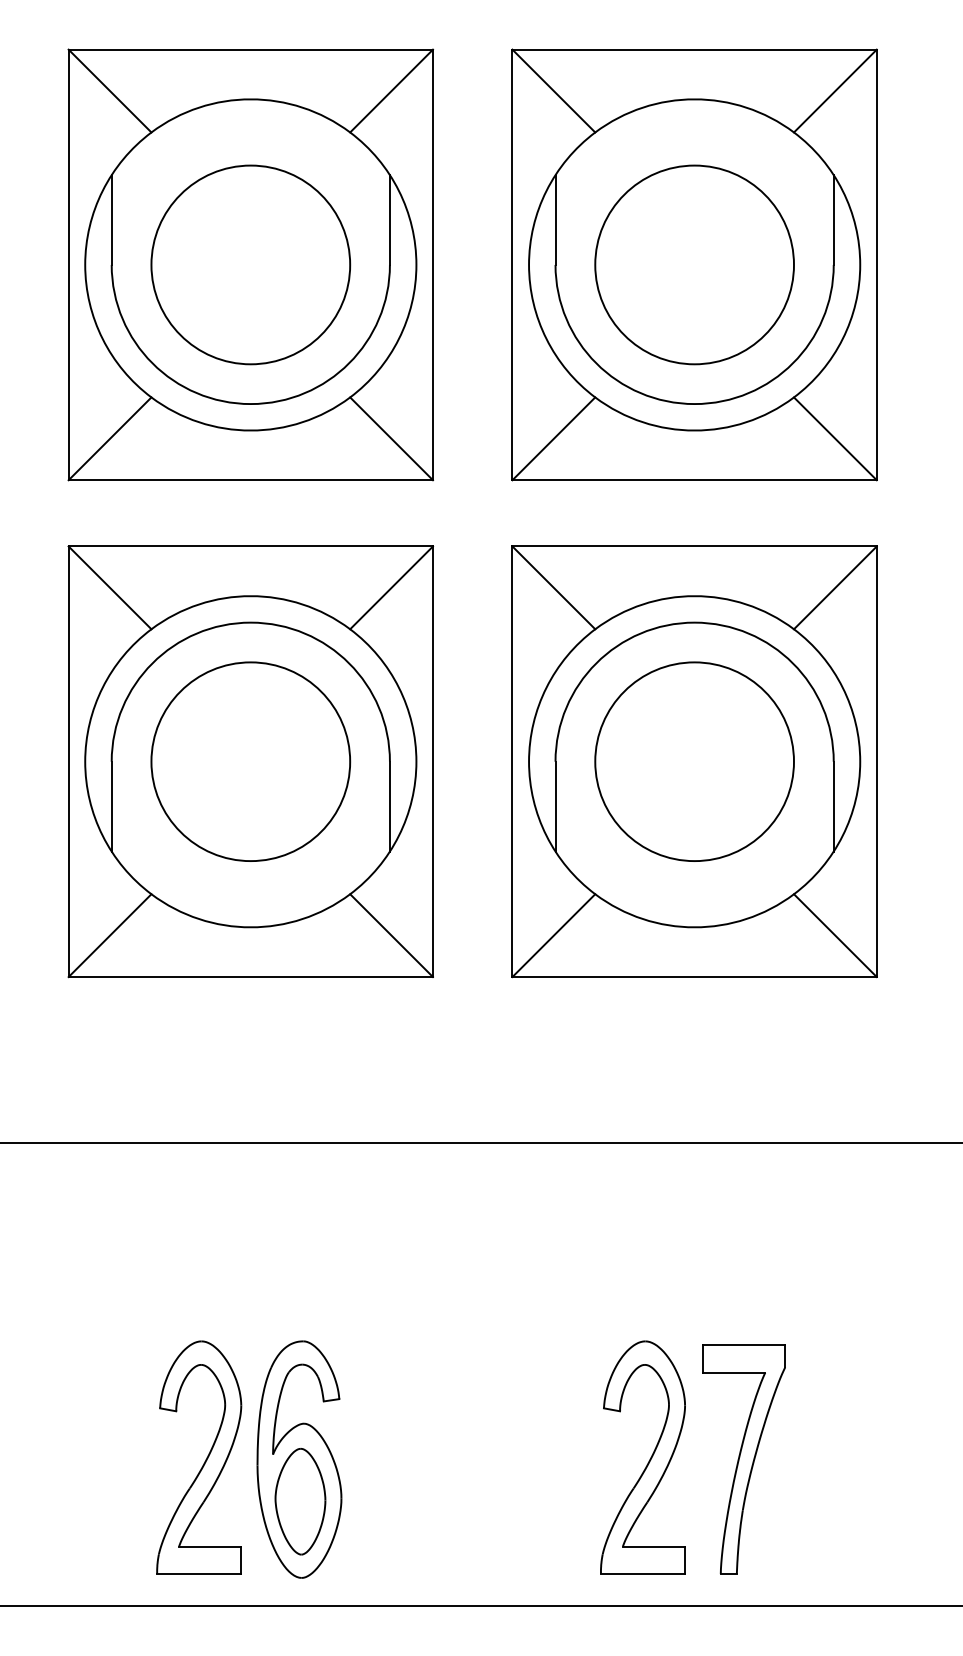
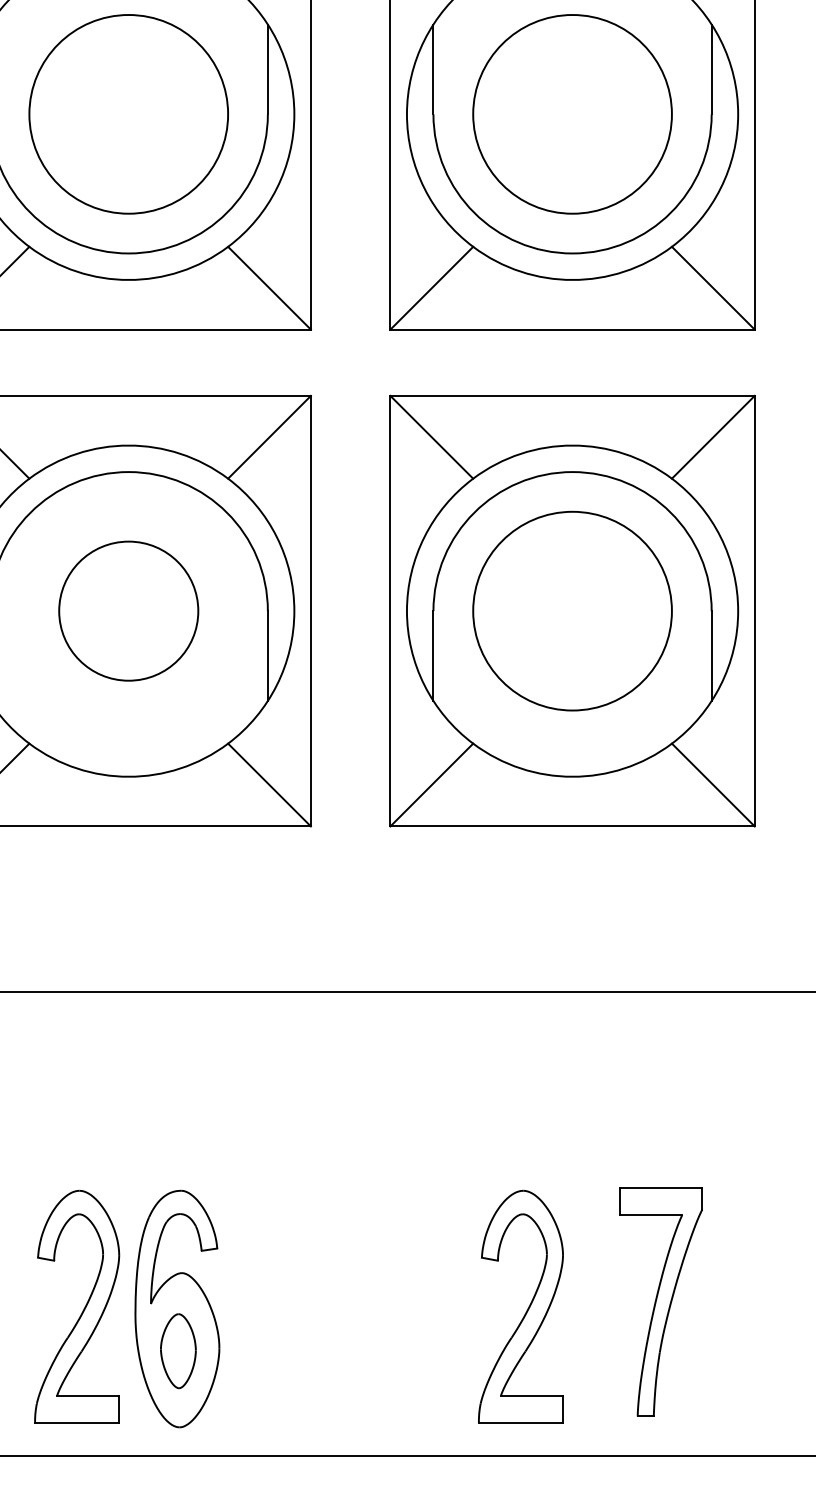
circle: (250, 761) -> (128, 610), size x0.7
part: (743, 1459) -> (660, 1301), moved
part: (300, 1501) -> (178, 1350), size x0.7

